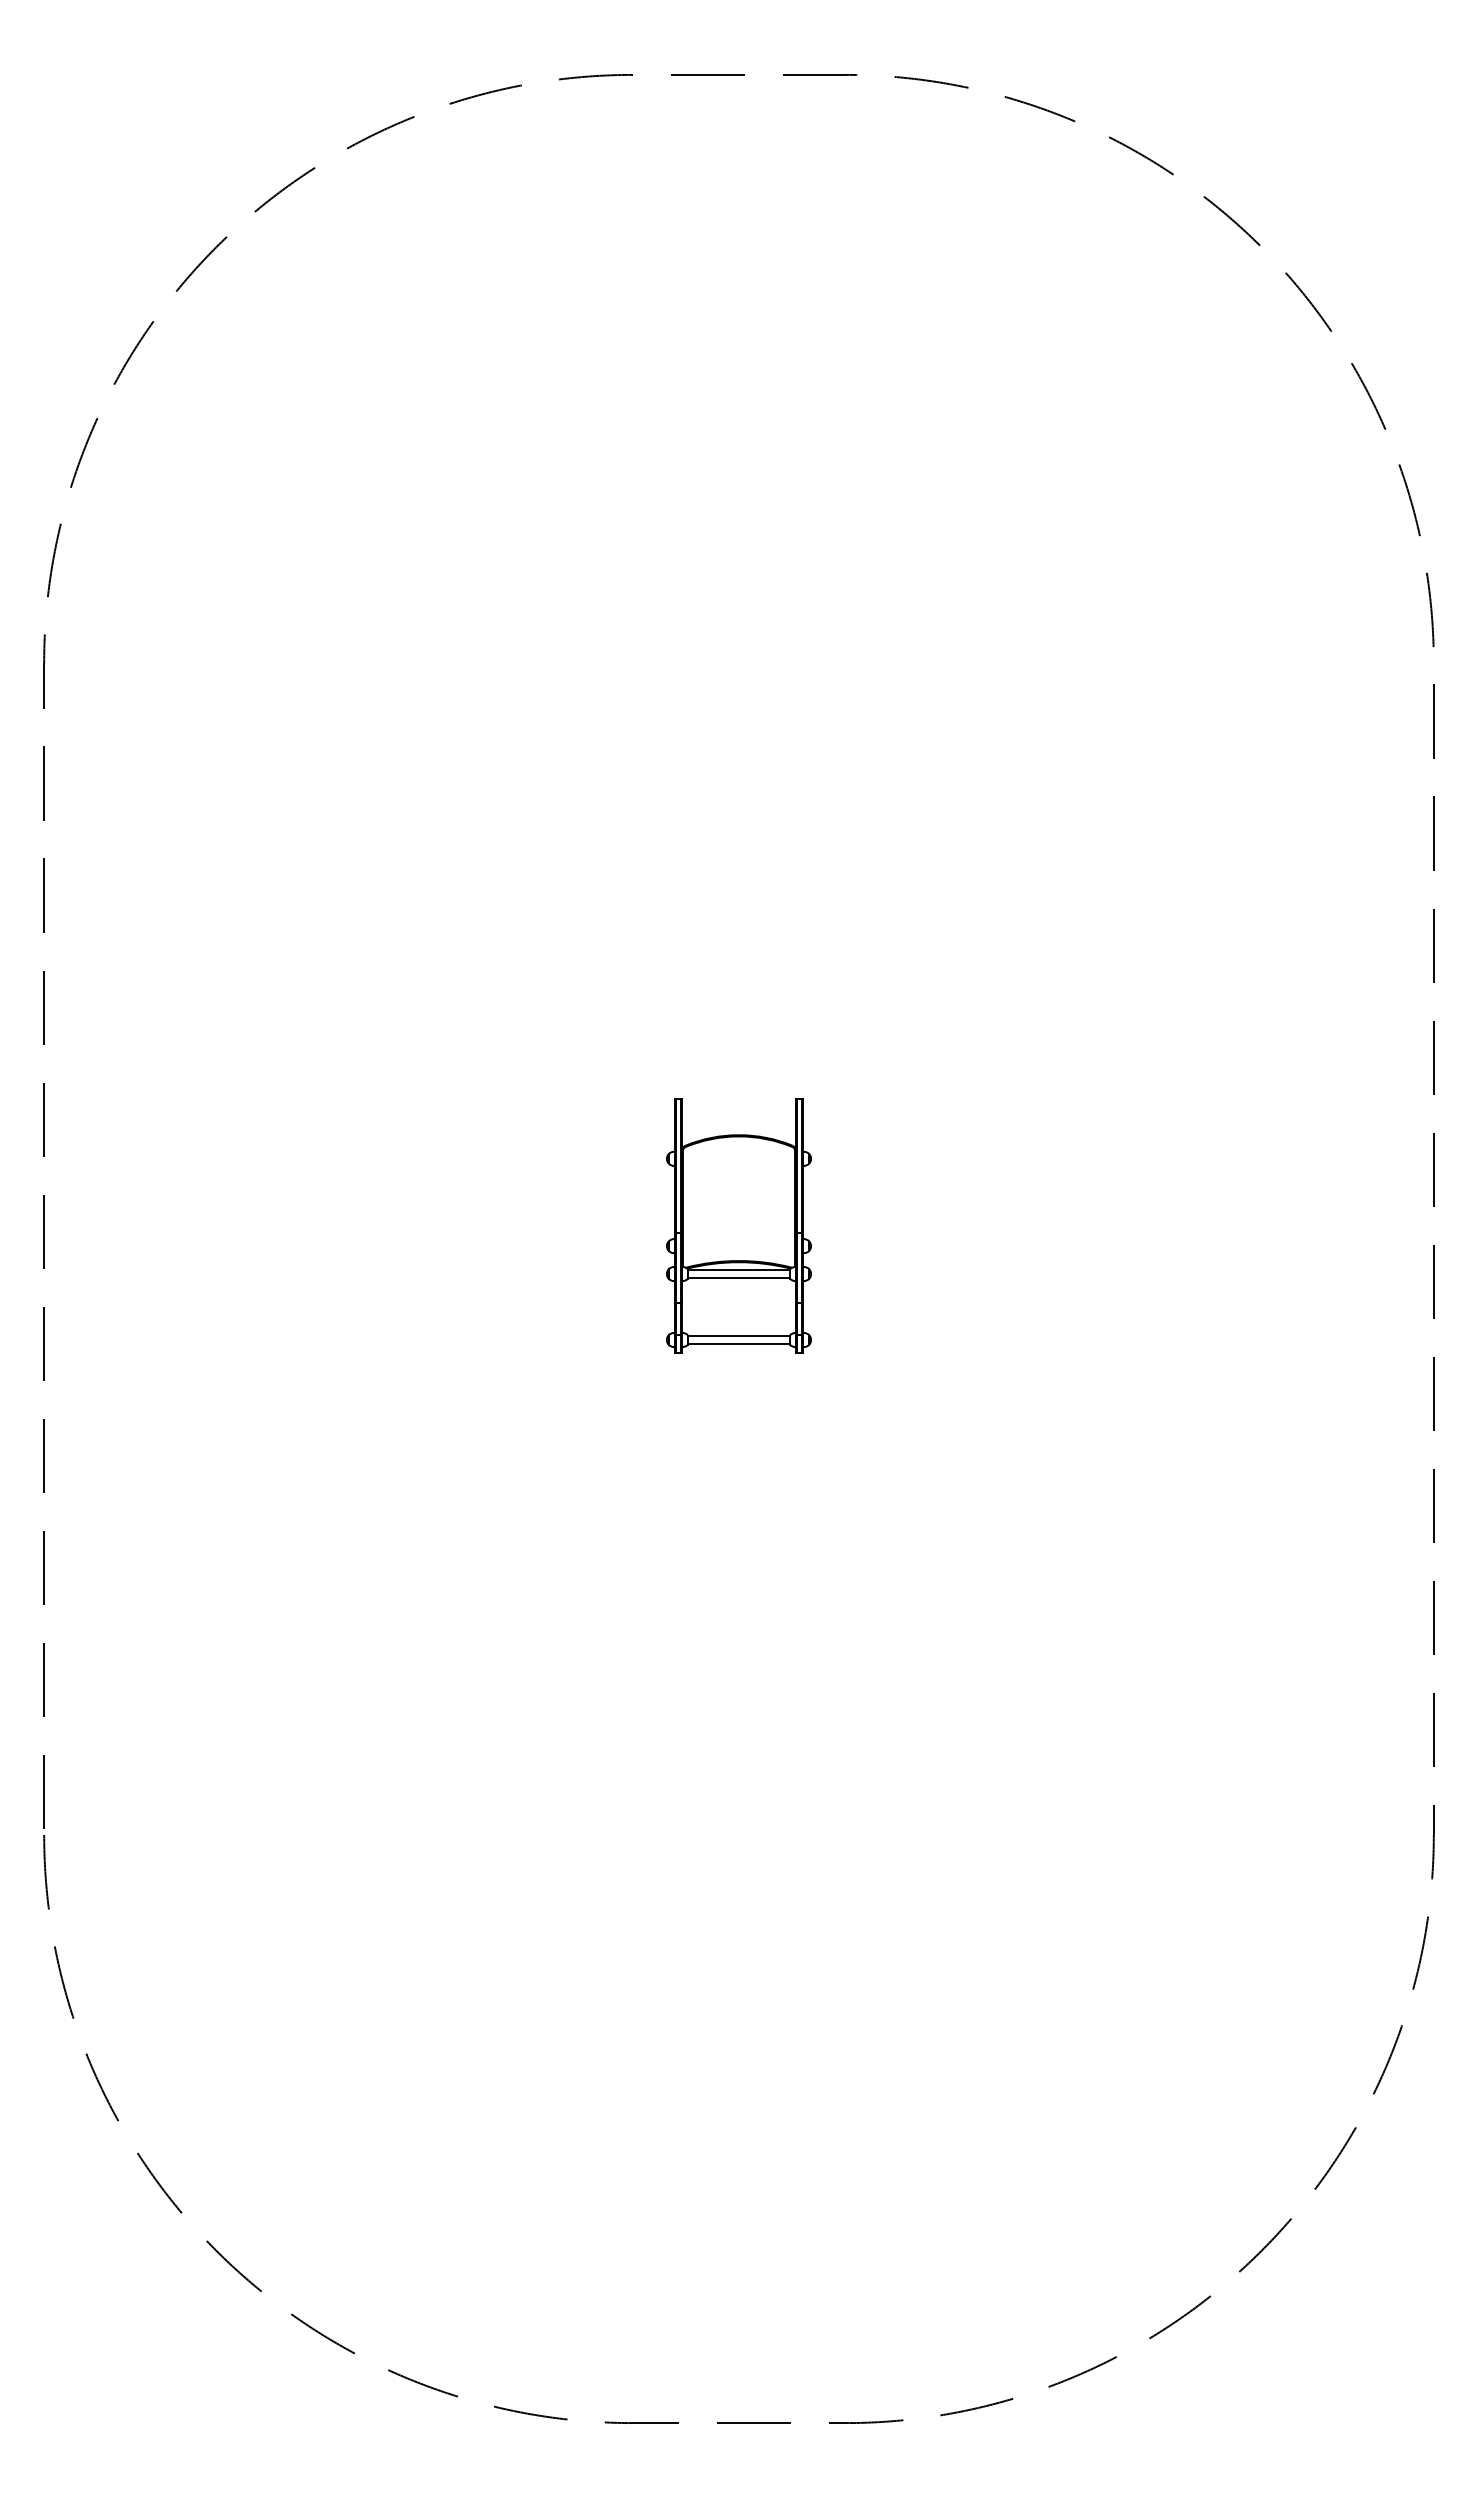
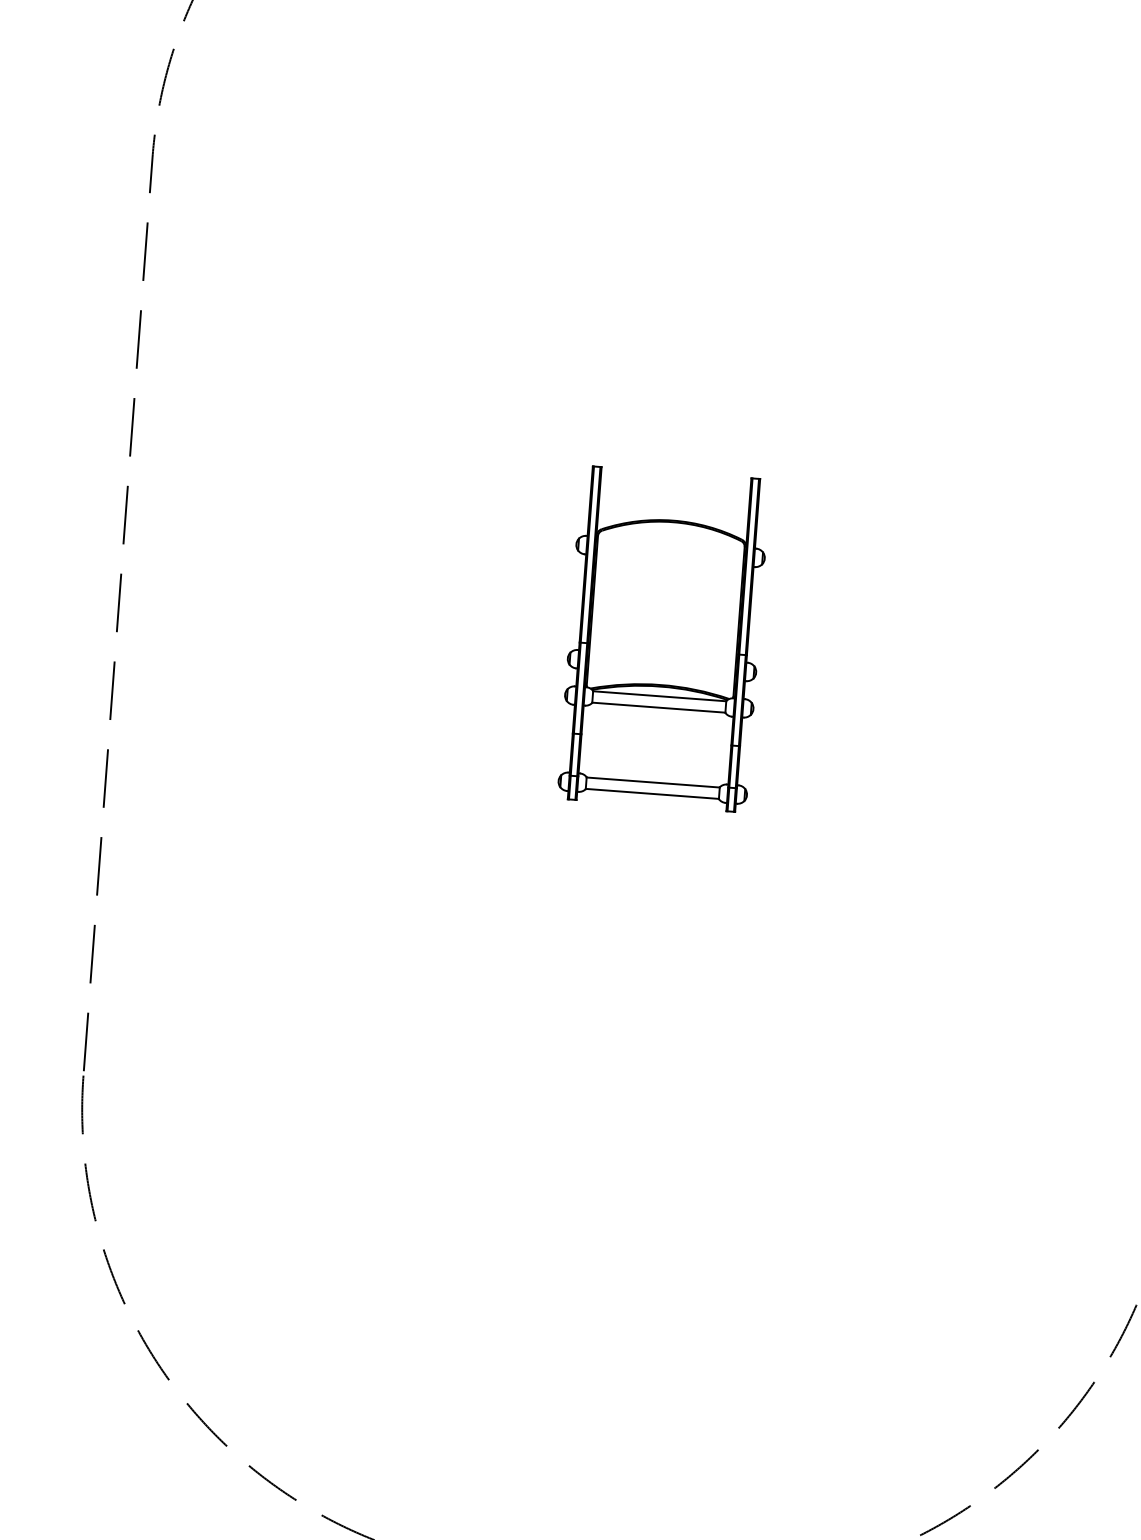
part: (738, 1225) -> (663, 638), size x1.67

